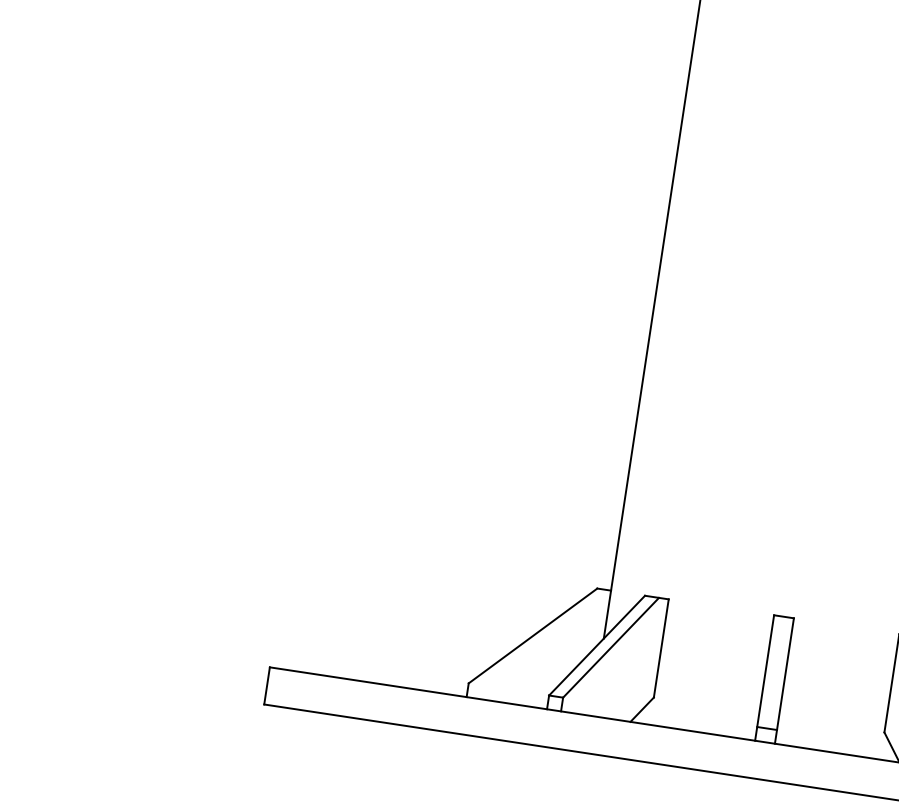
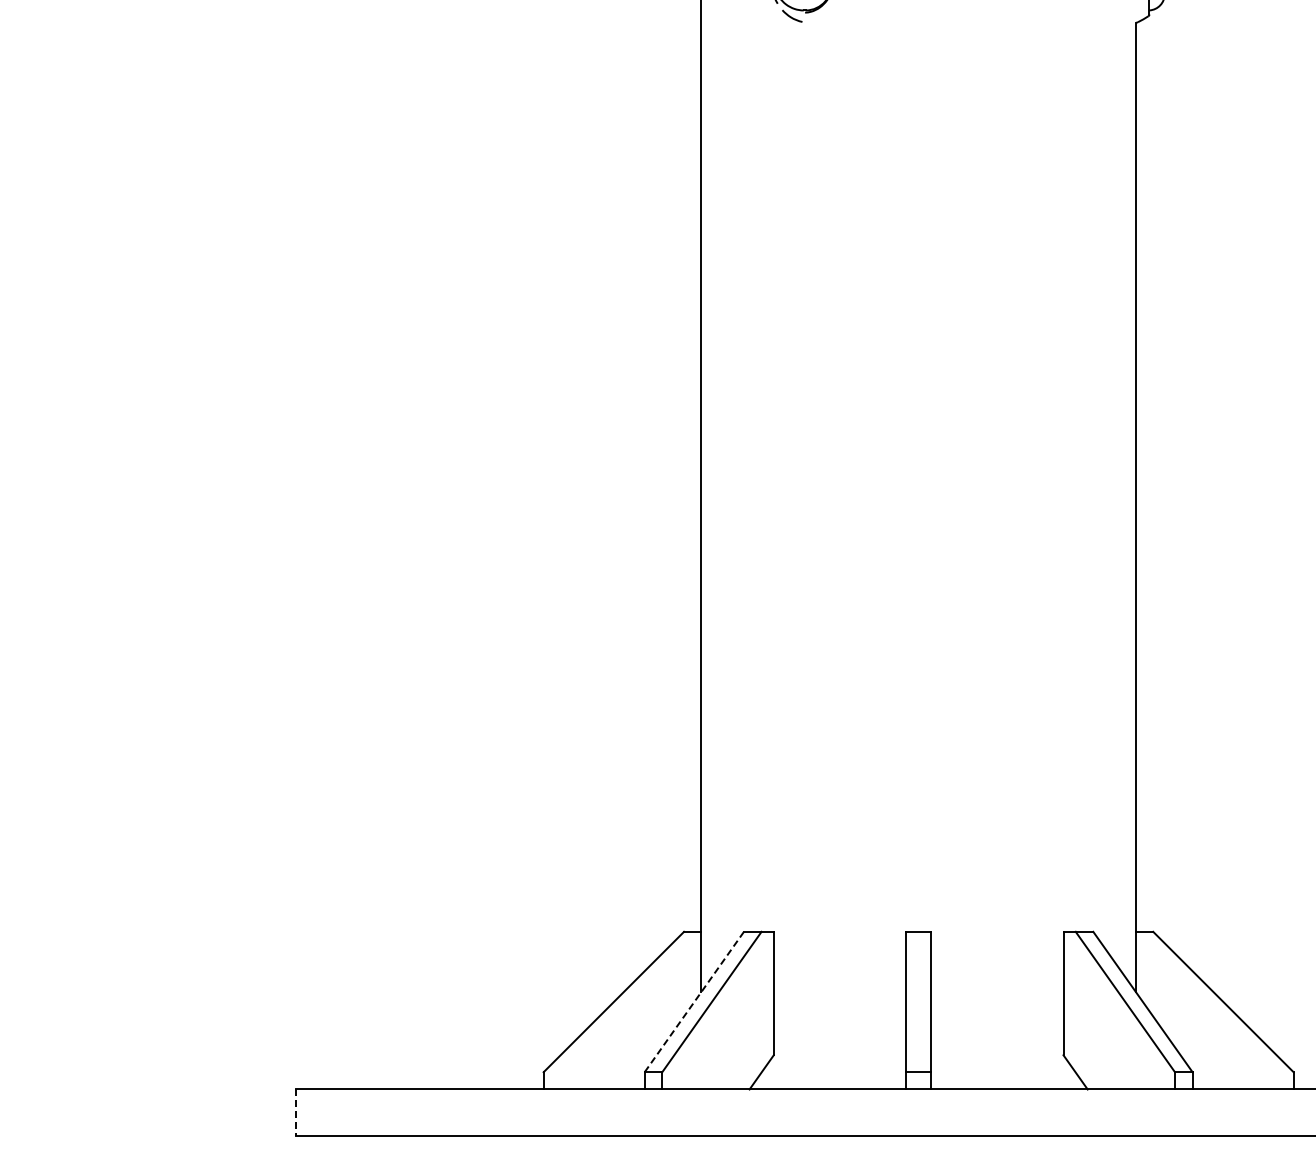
line: (597, 646) -> (694, 1002), solid -> dashed
line: (267, 686) -> (296, 1113), solid -> dashed

